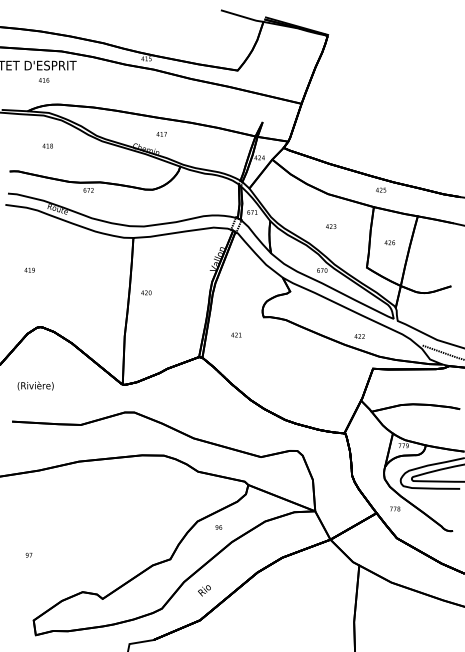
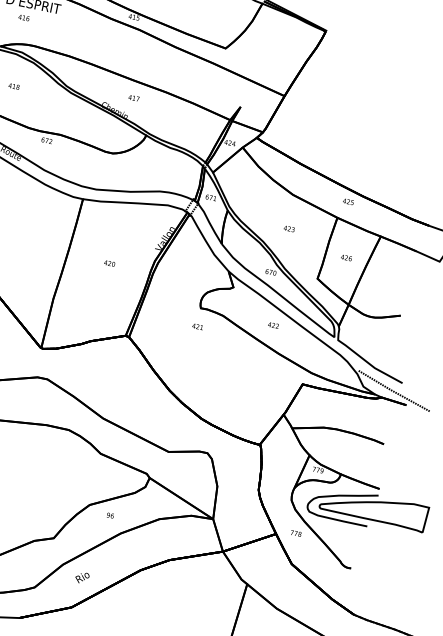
text: (146, 292) -> (109, 263), moved
text: (236, 334) -> (197, 326), moved
text: (359, 336) -> (273, 325), moved

